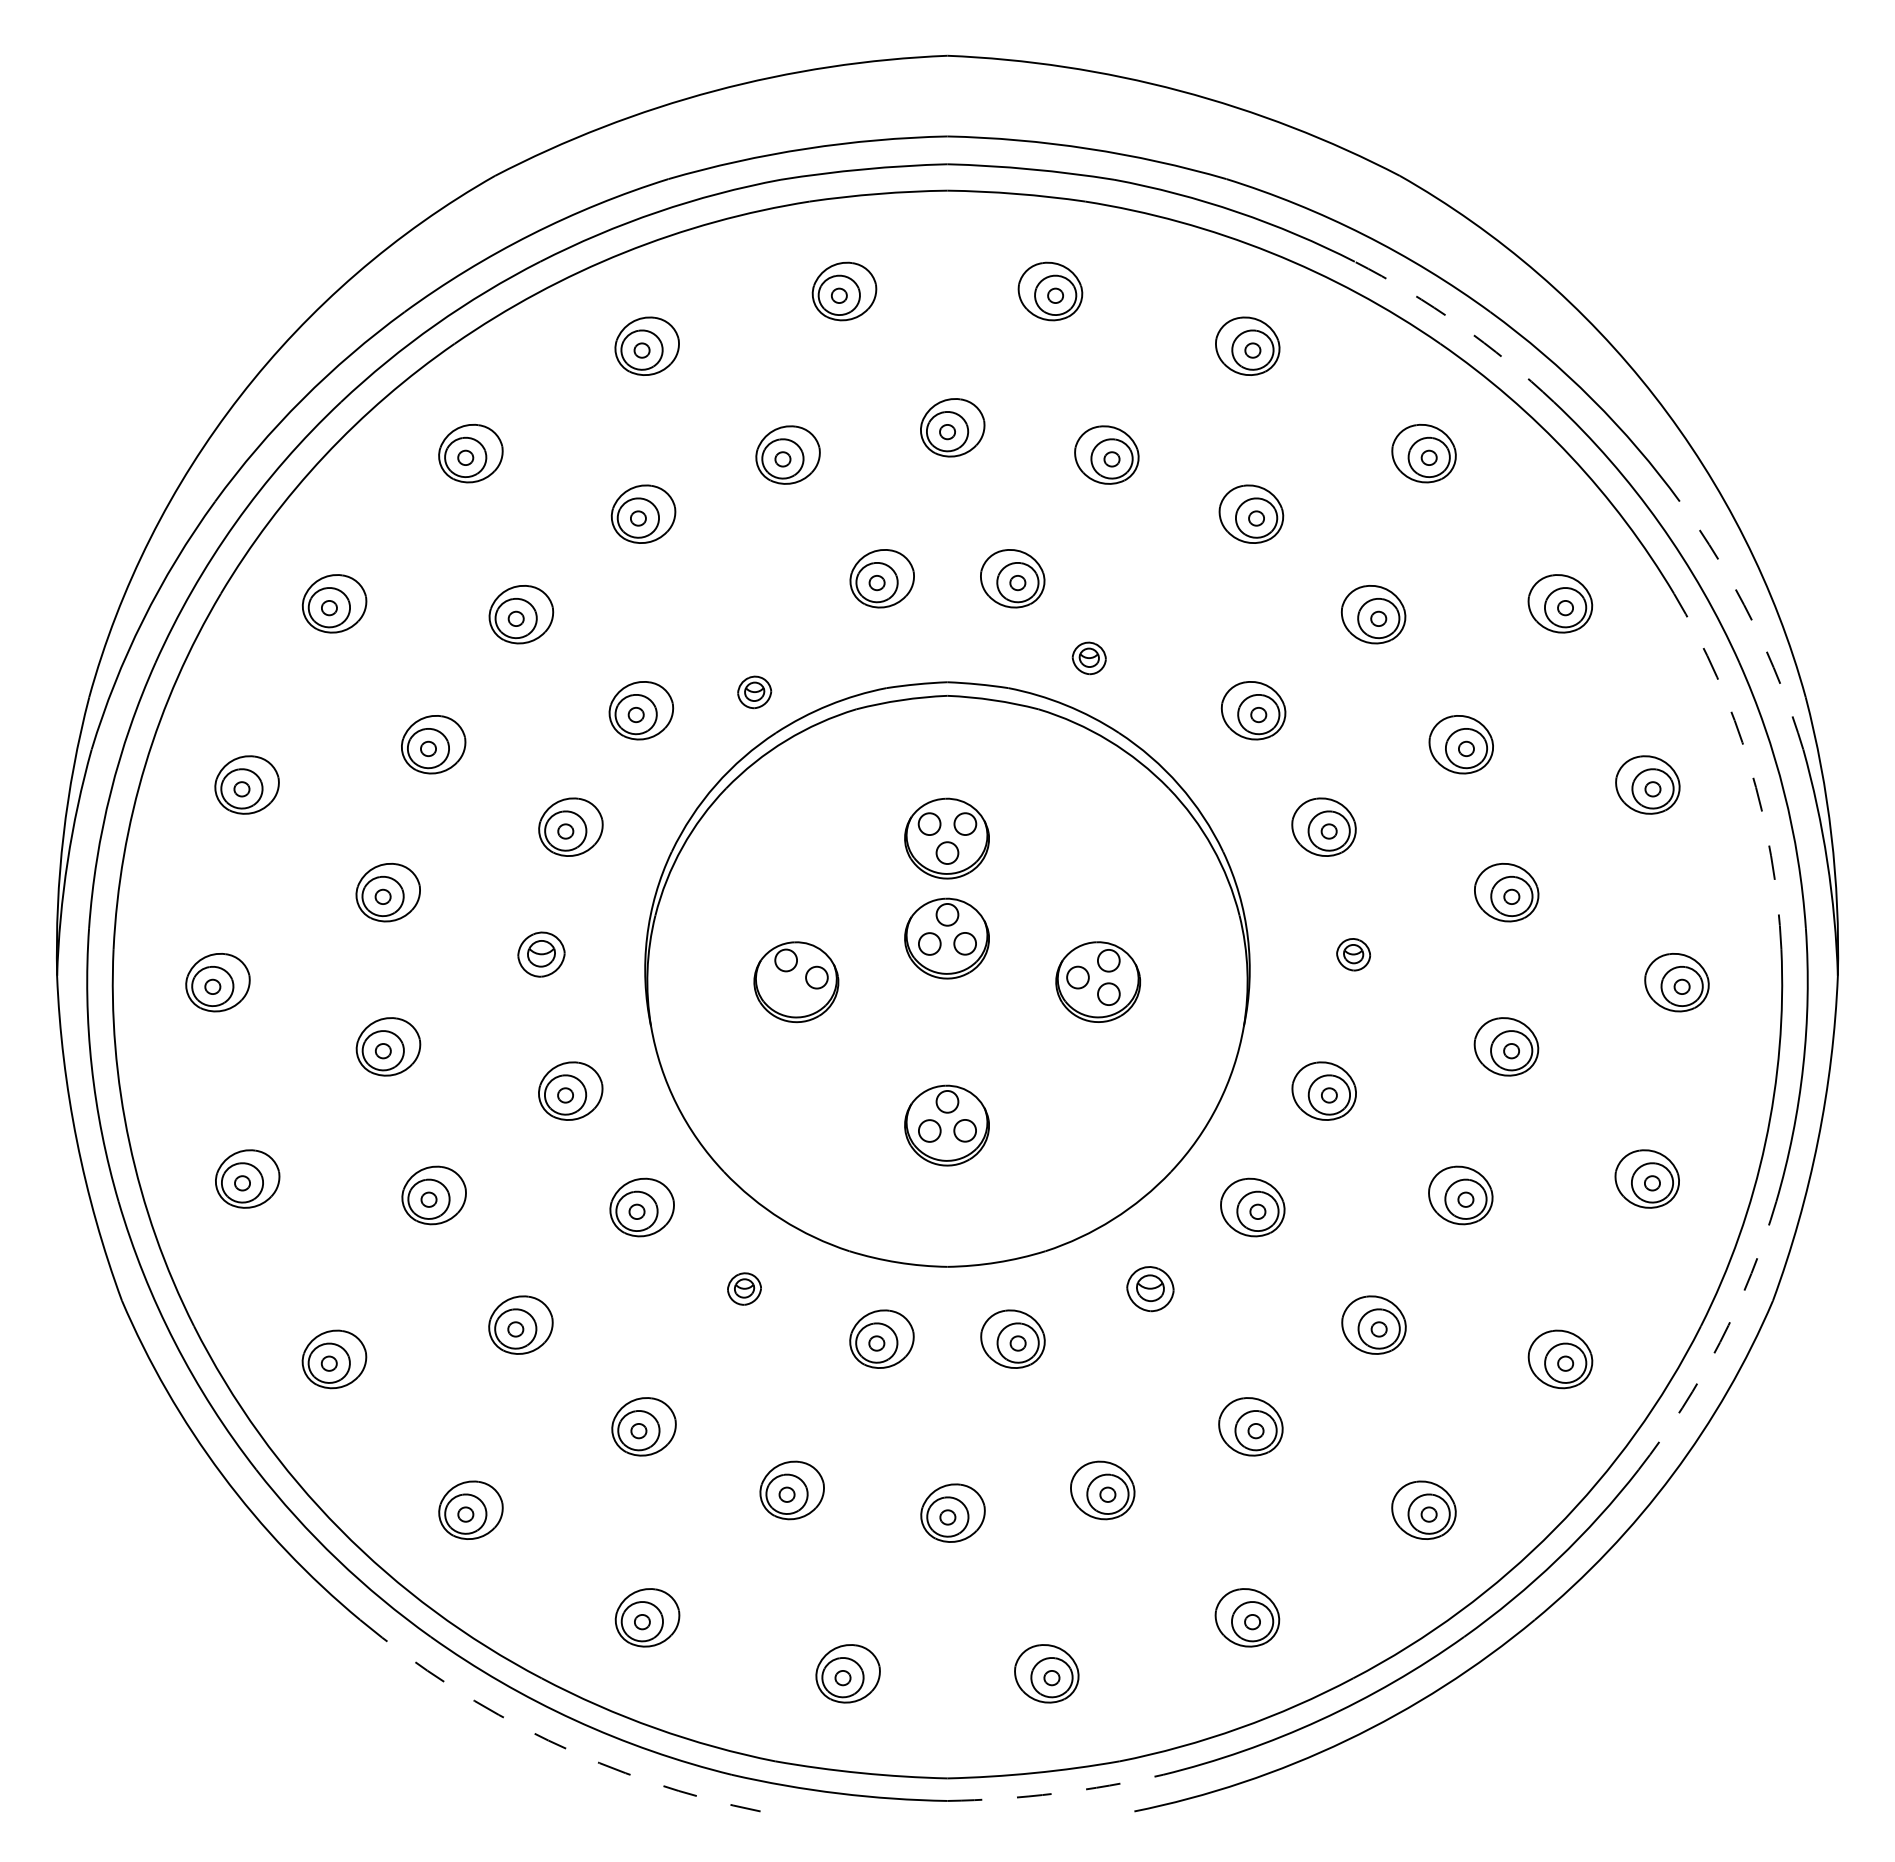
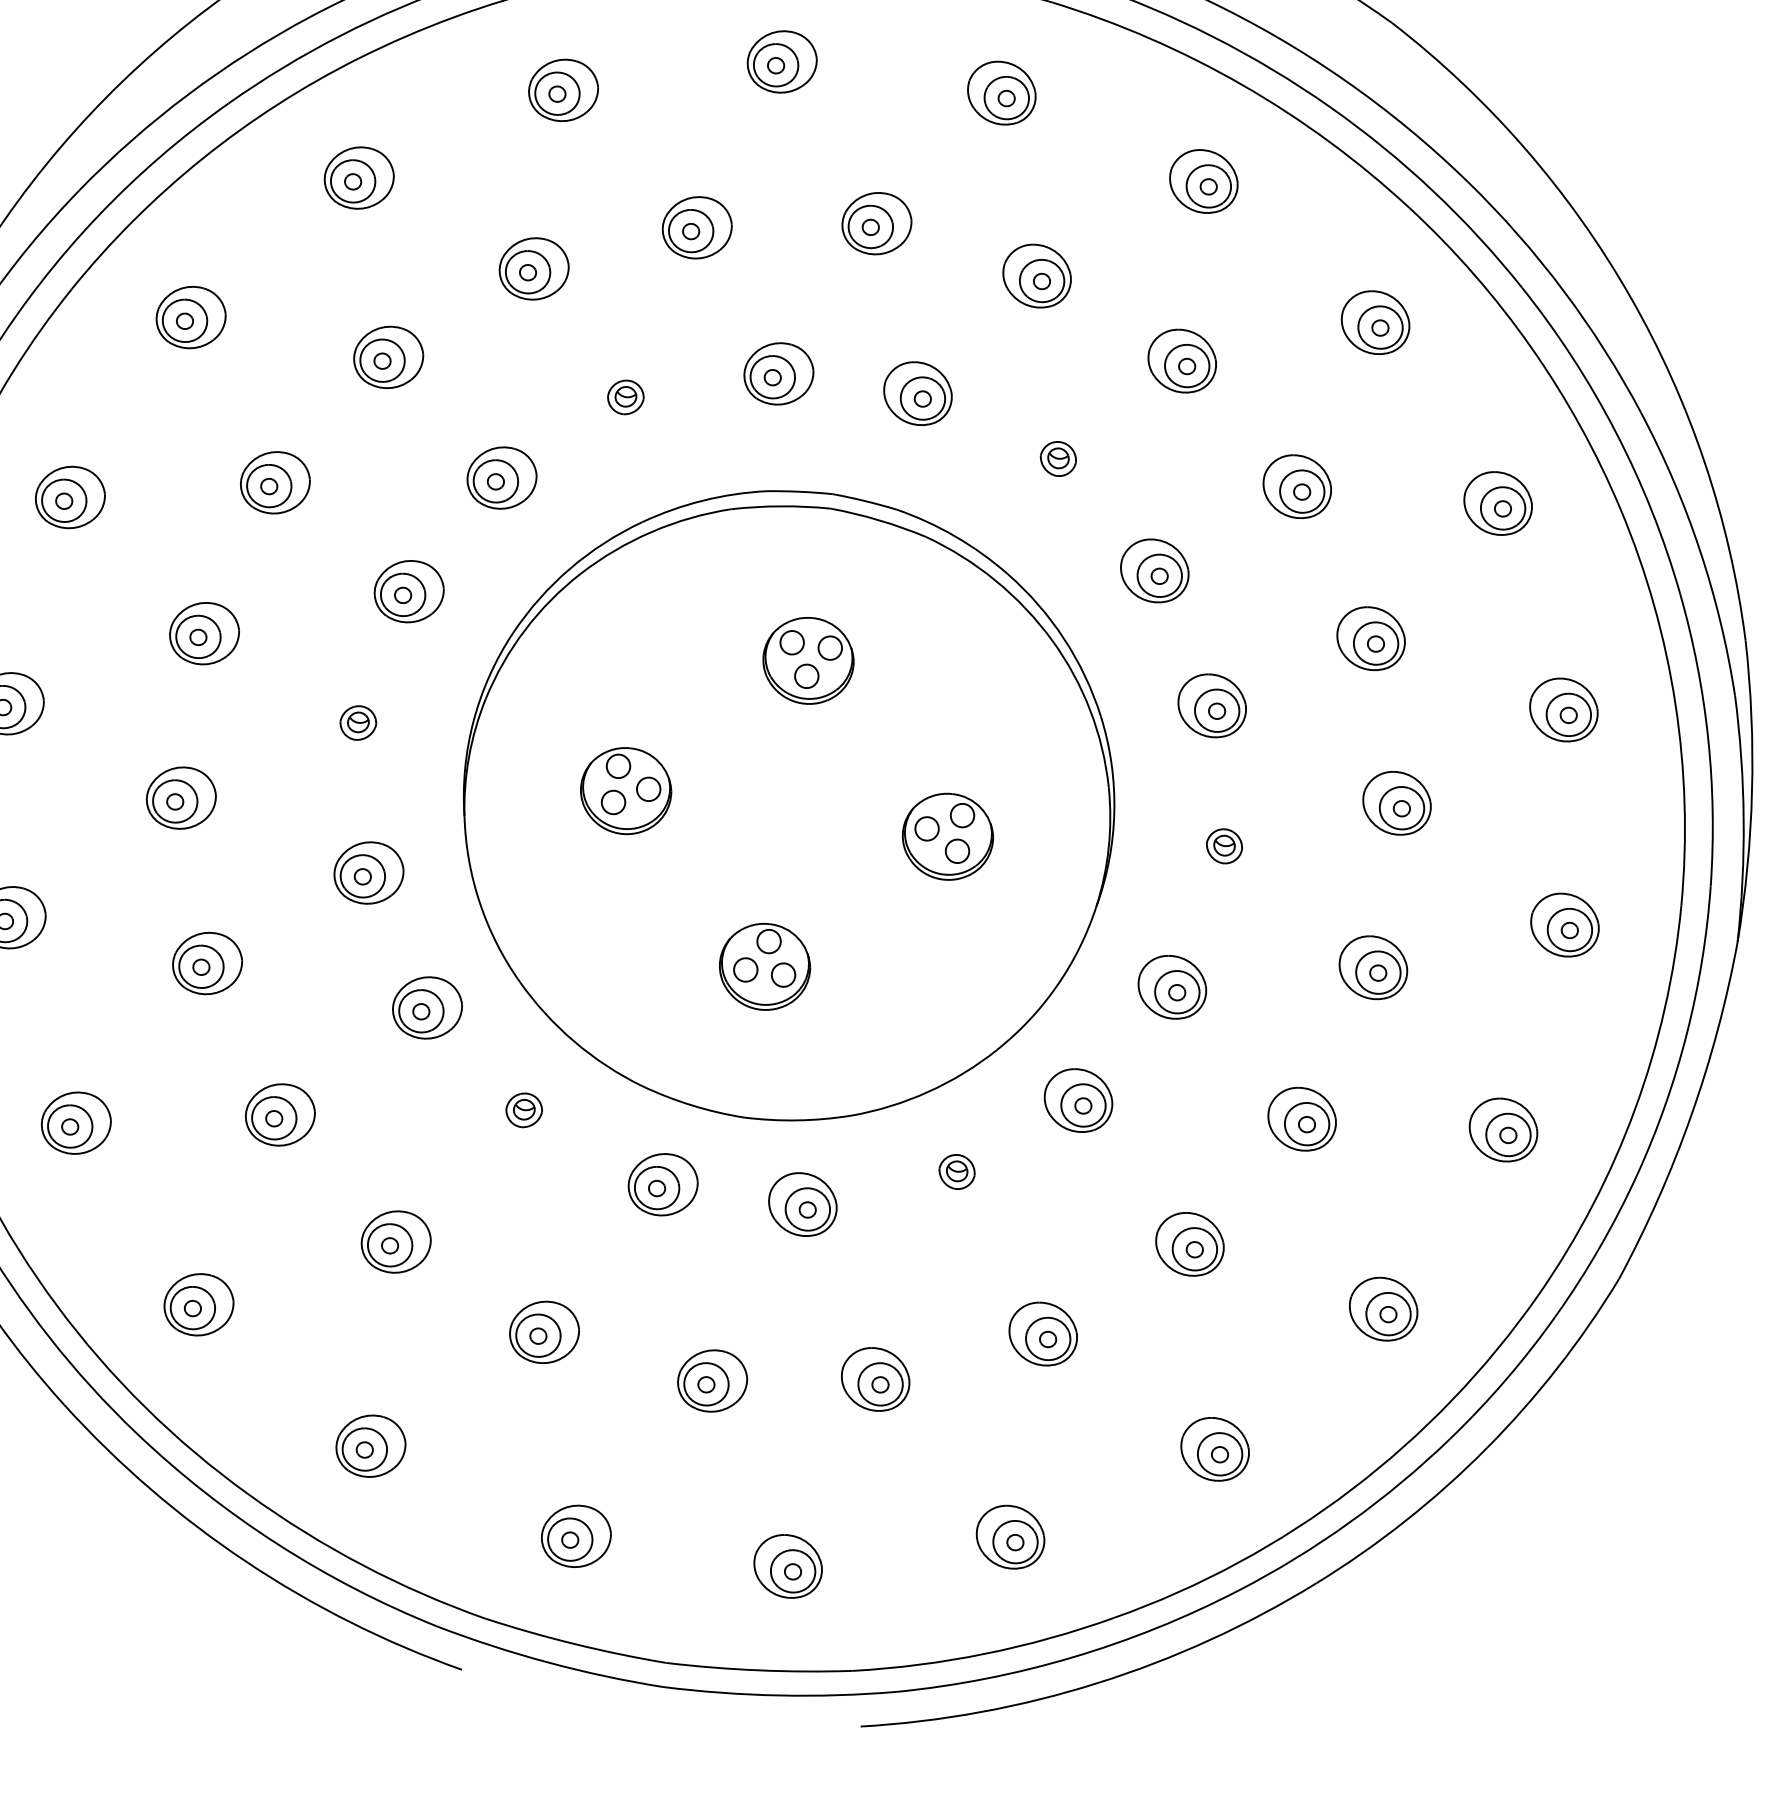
arc: (1459, 324) -> (1432, 190), dashed -> solid
arc: (1751, 620) -> (1699, 550), dashed -> solid
part: (1088, 658) -> (1057, 458), moved
part: (754, 692) -> (625, 397), moved
arc: (1749, 764) -> (1675, 703), dashed -> solid
part: (946, 938) -> (792, 767), removed
part: (540, 954) -> (357, 722), size x0.71
circle: (786, 994) -> (613, 802), added
part: (1150, 1288) -> (957, 1171), size x0.71
arc: (1720, 1342) -> (1556, 1315), dashed -> solid
arc: (548, 1740) -> (246, 1561), dashed -> solid
arc: (1056, 1793) -> (780, 1695), dashed -> solid

